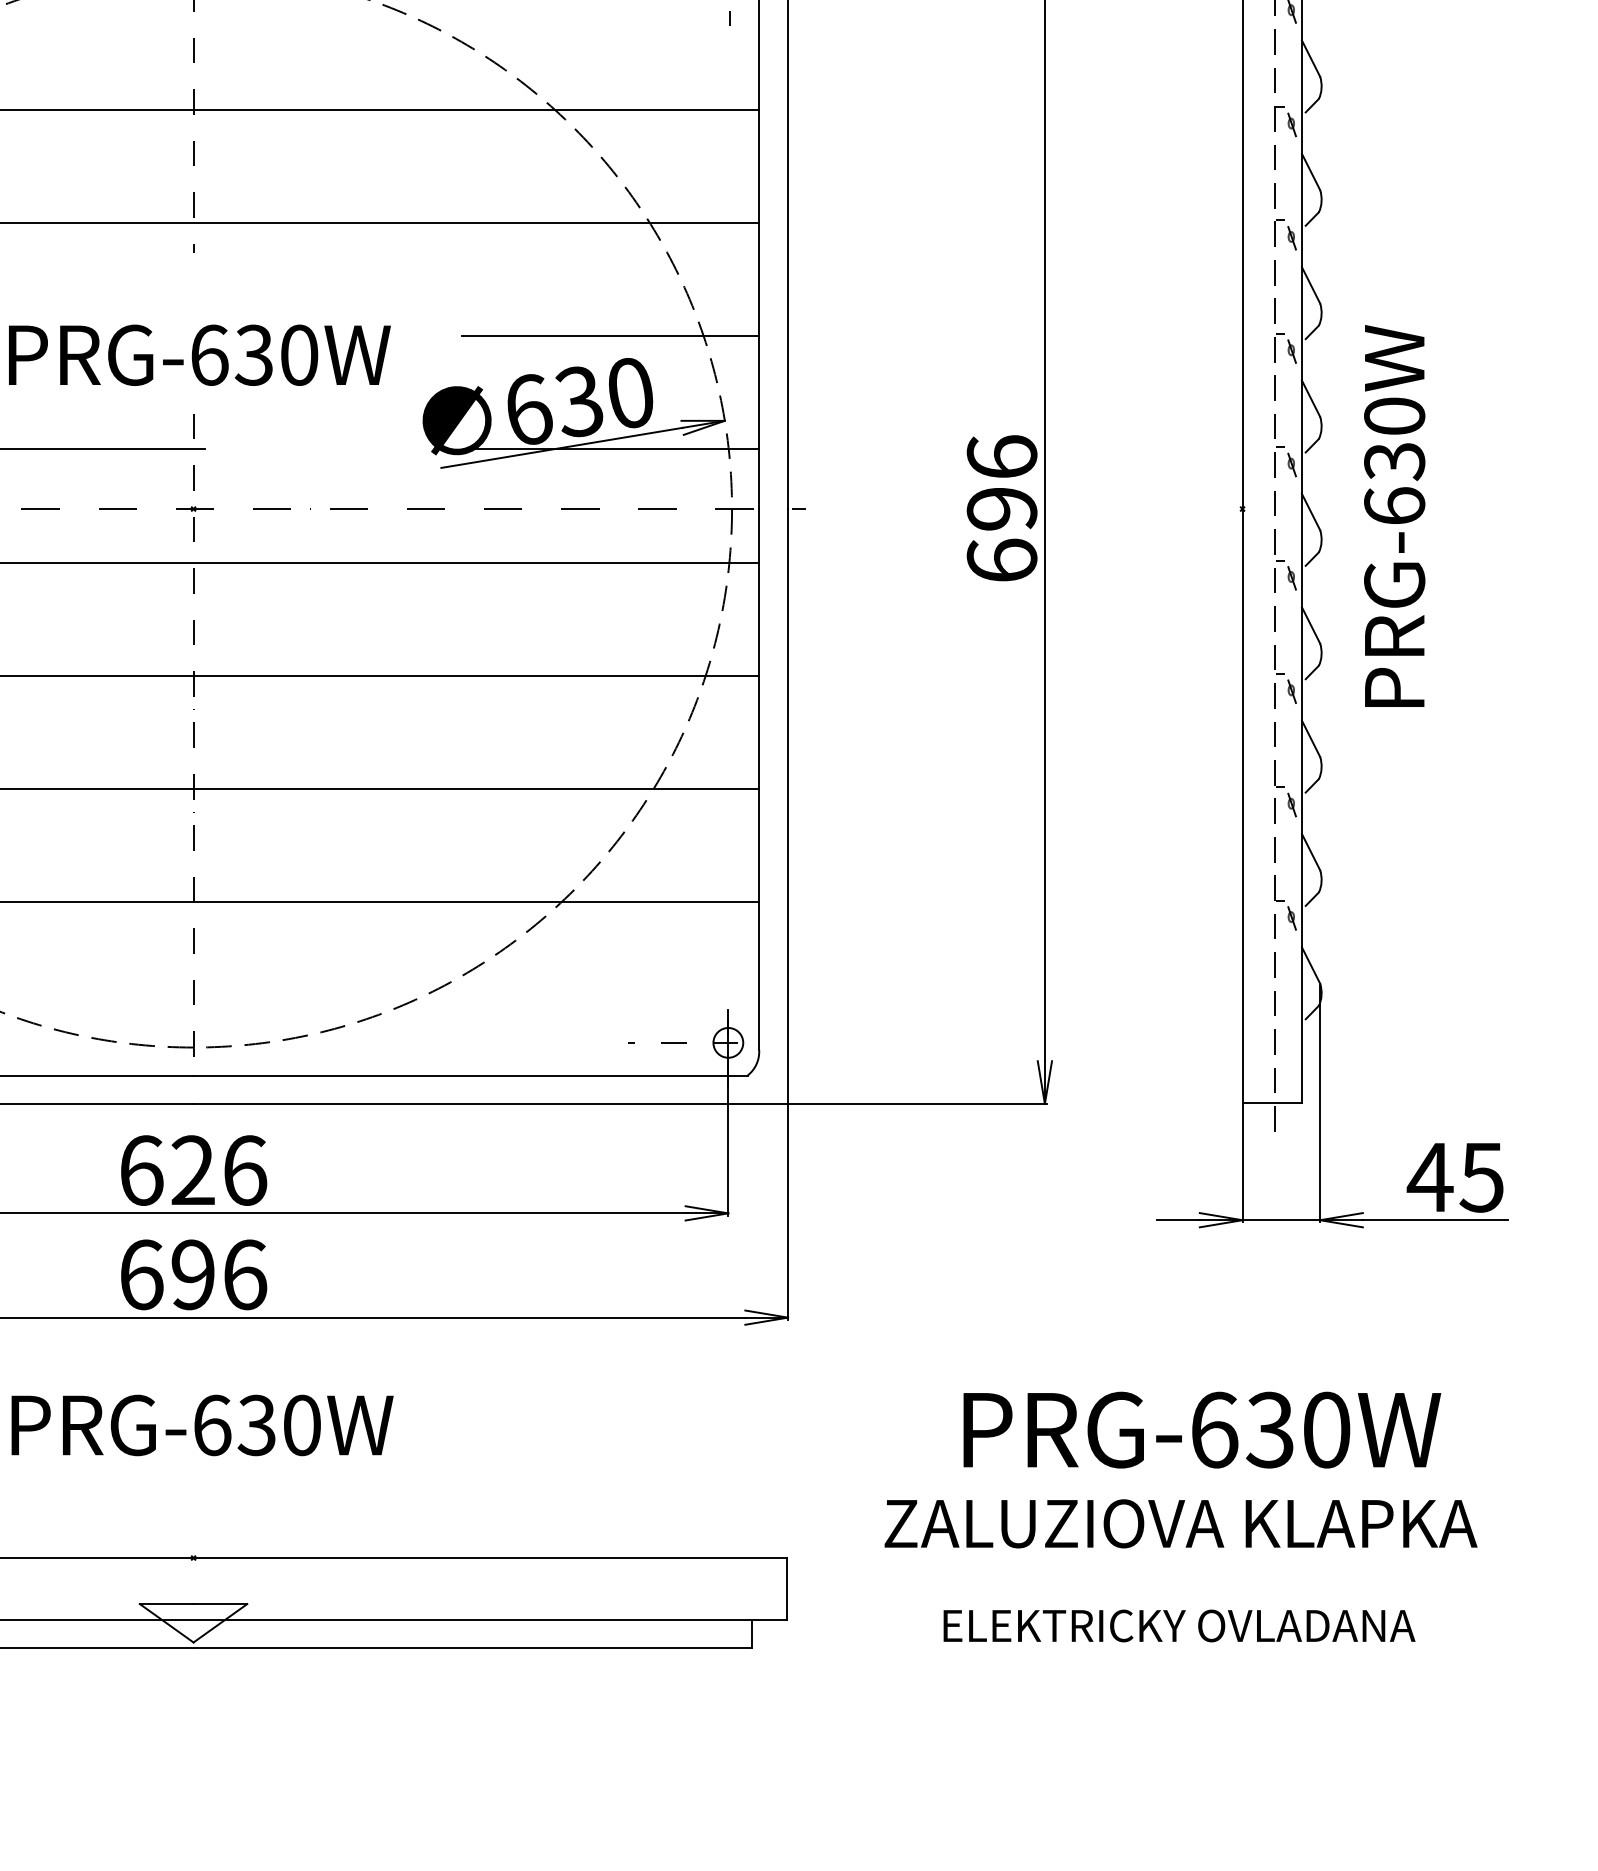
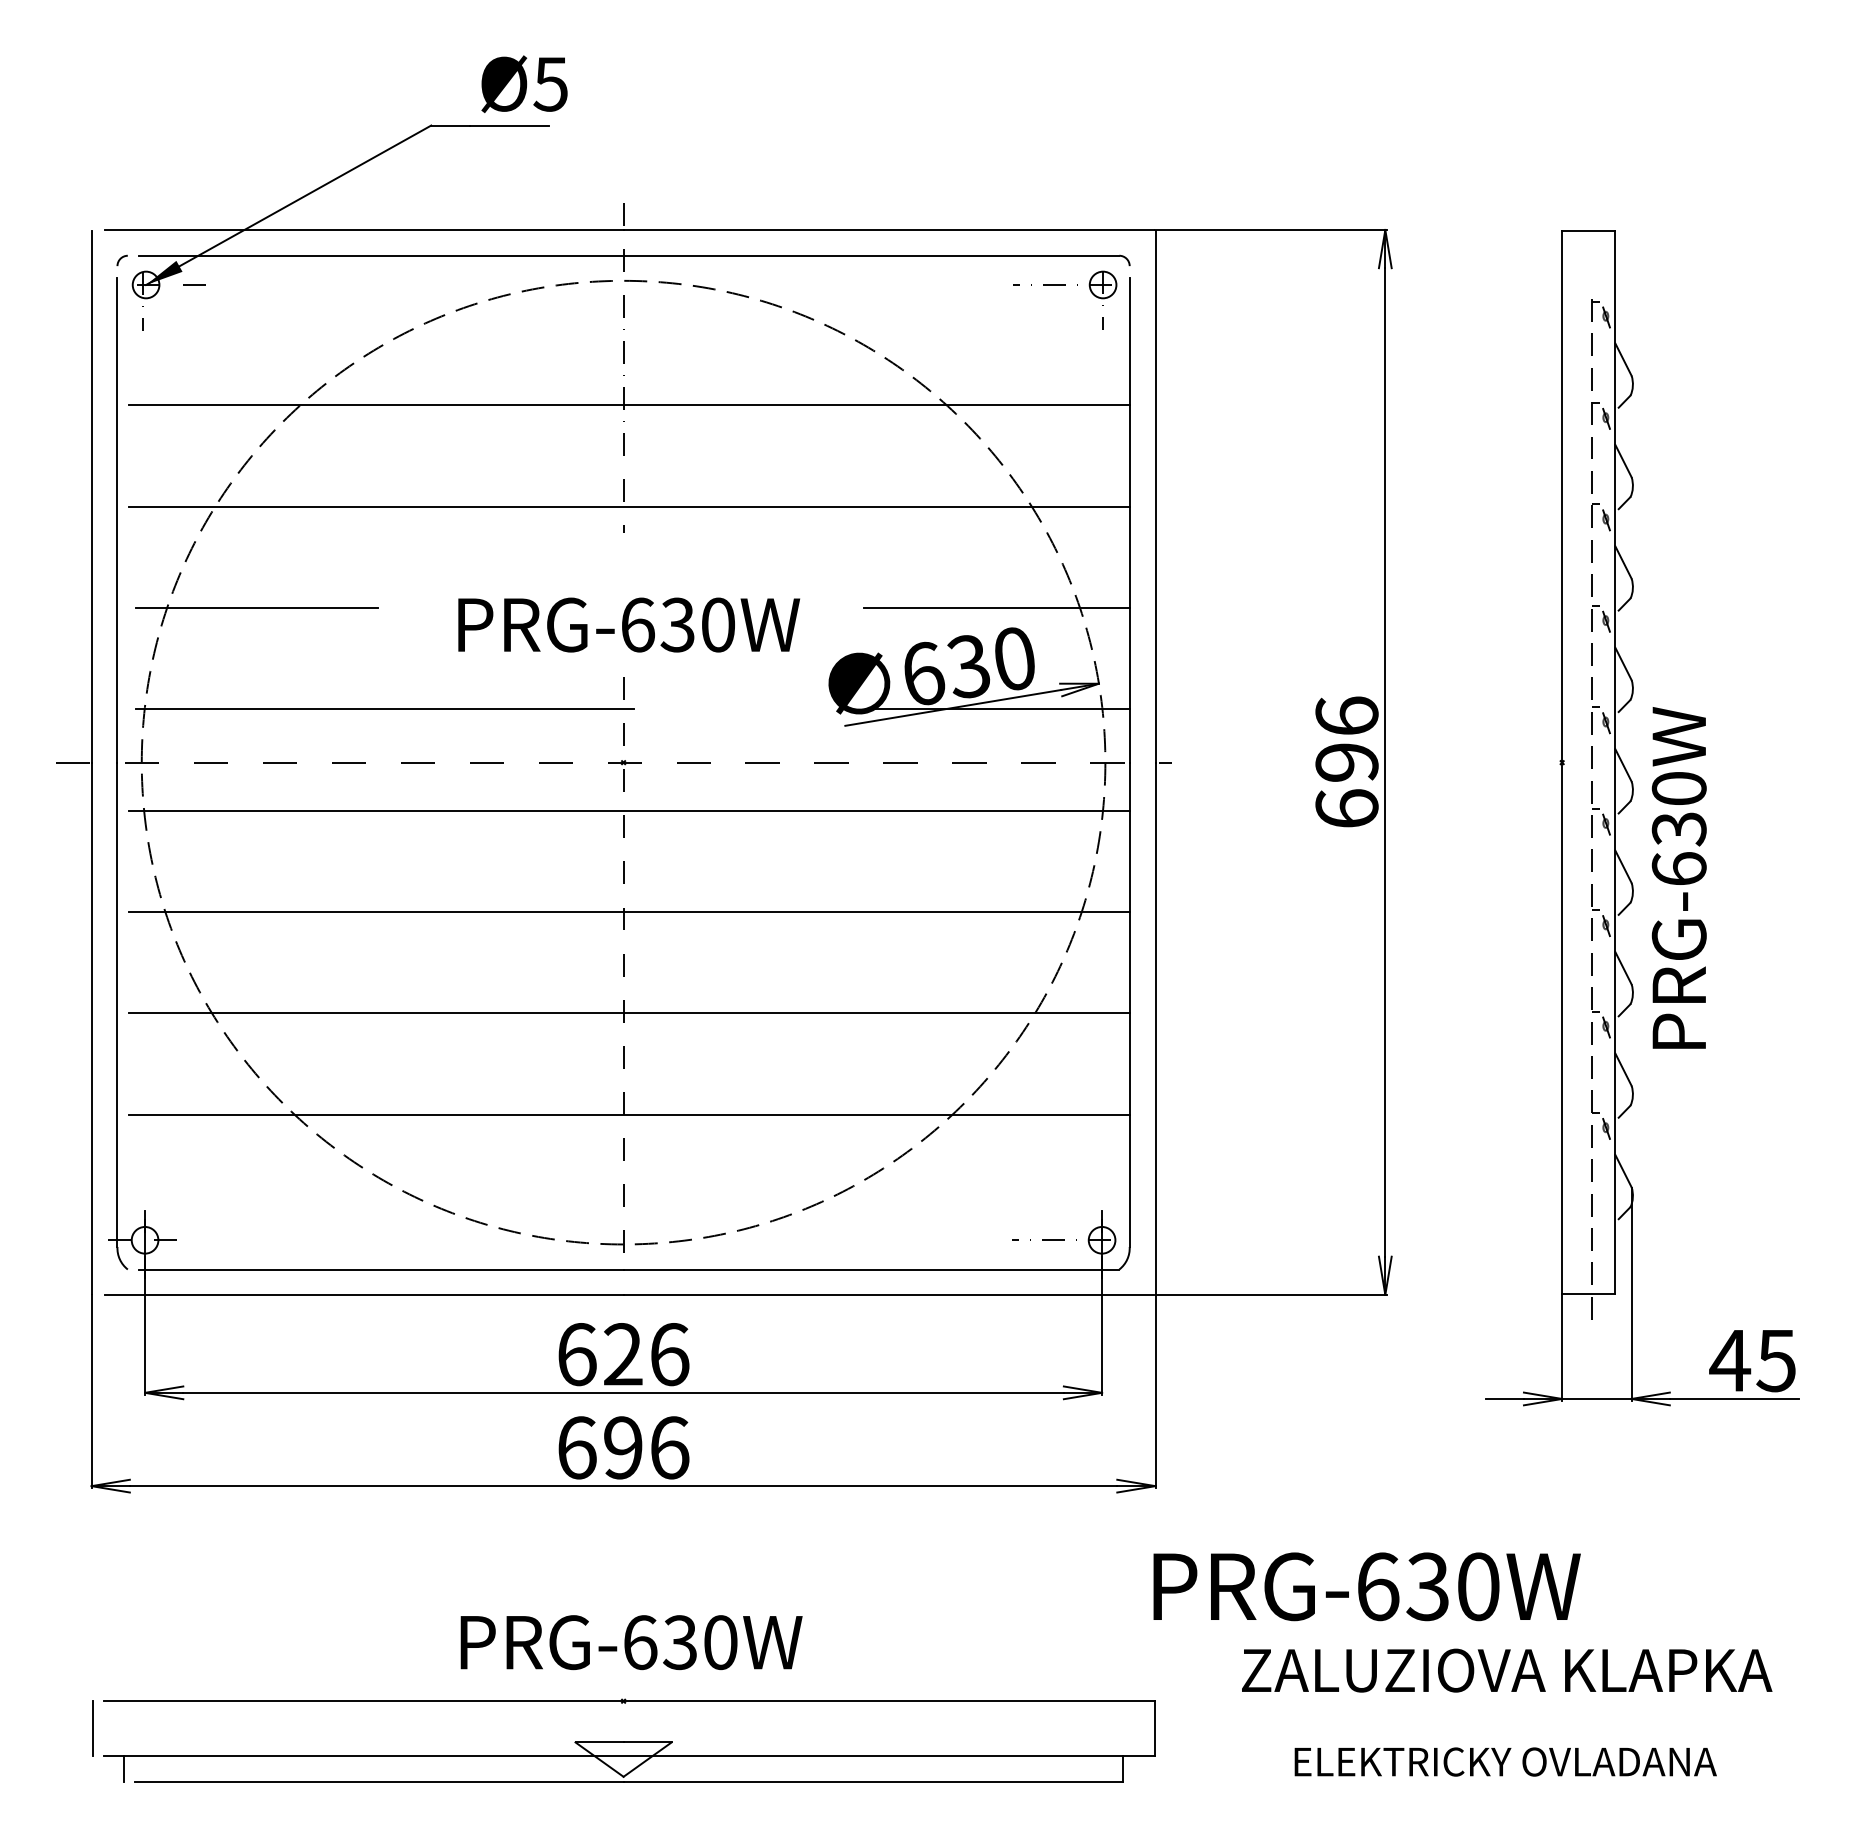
text: (1393, 515) -> (1678, 877), moved
text: (202, 1425) -> (631, 1642), moved
text: (1201, 1429) -> (1366, 1586), moved

